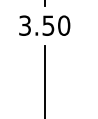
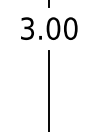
text: (48, 25) -> (53, 28), 3.50 -> 3.00

